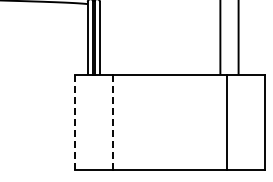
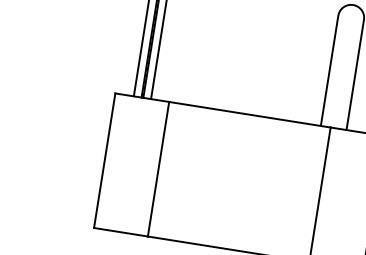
line: (74, 122) -> (104, 161), dashed -> solid
line: (112, 122) -> (158, 169), dashed -> solid

